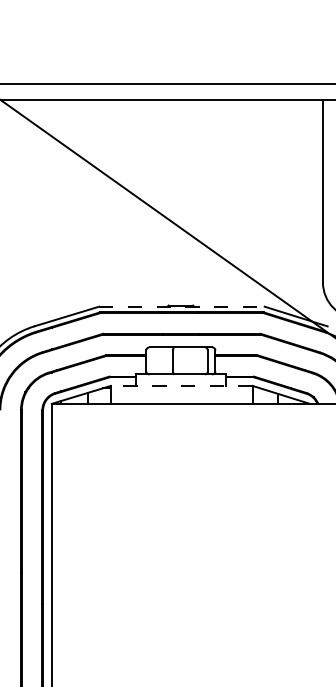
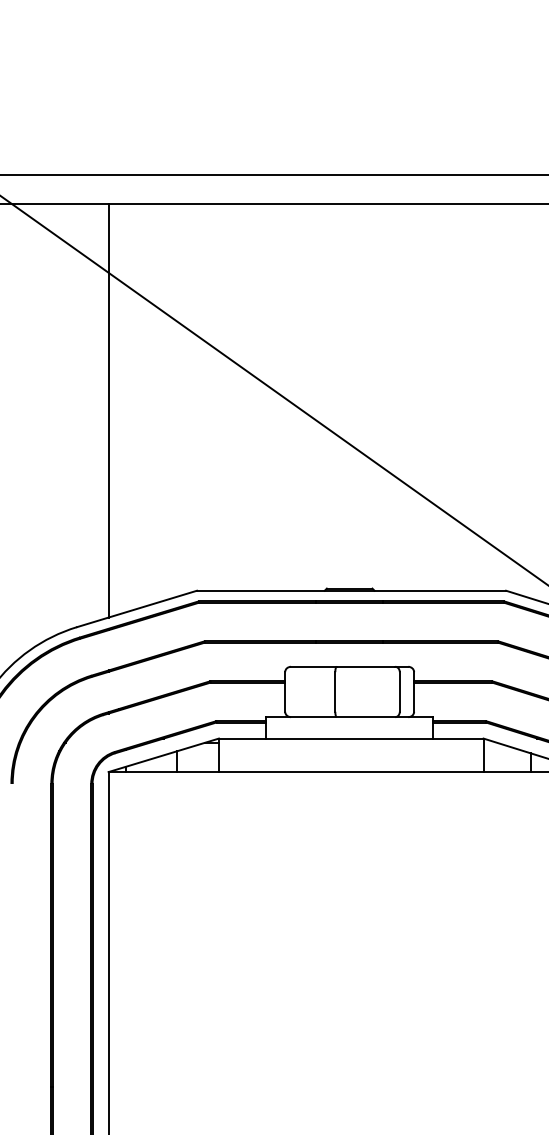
line: (51, 210) -> (108, 411), added
line: (181, 306) -> (350, 590), dashed -> solid
line: (181, 385) -> (350, 737), dashed -> solid

